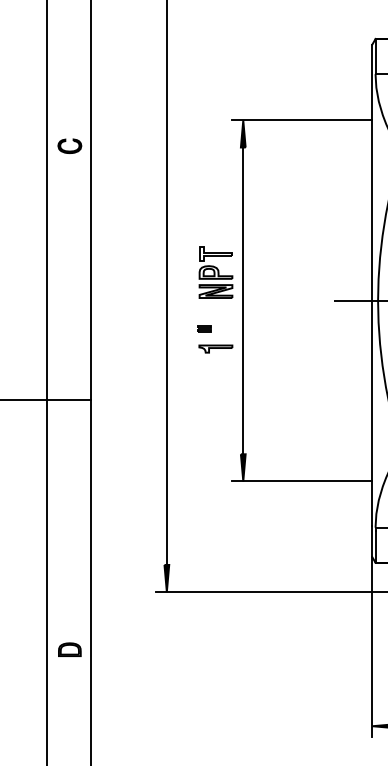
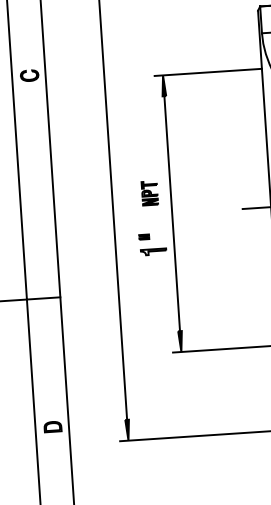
part: (69, 145) -> (29, 75), moved
part: (215, 272) -> (149, 193), size x0.6
part: (69, 649) -> (52, 426), moved

